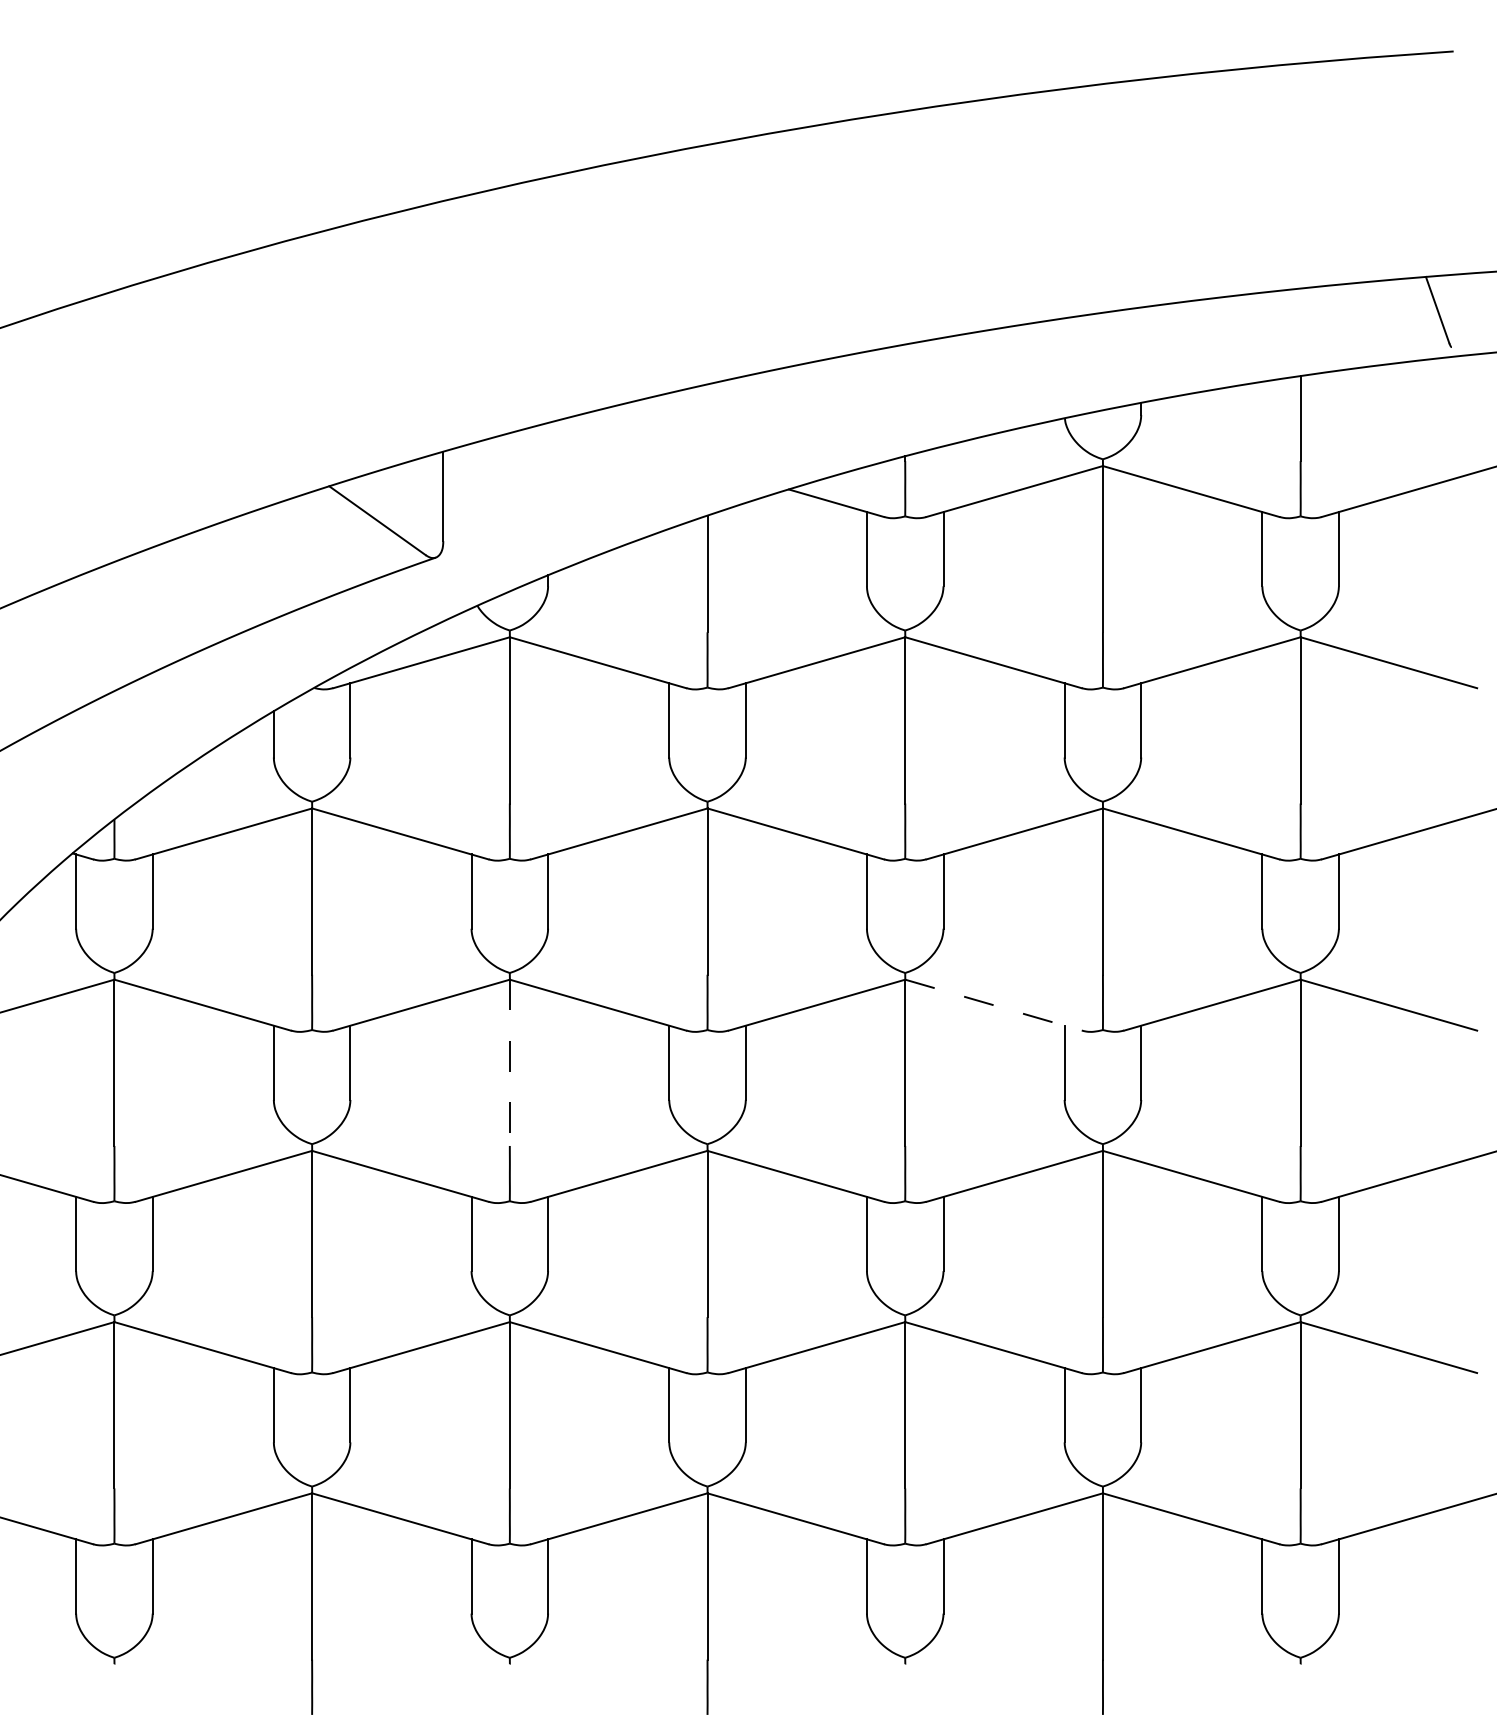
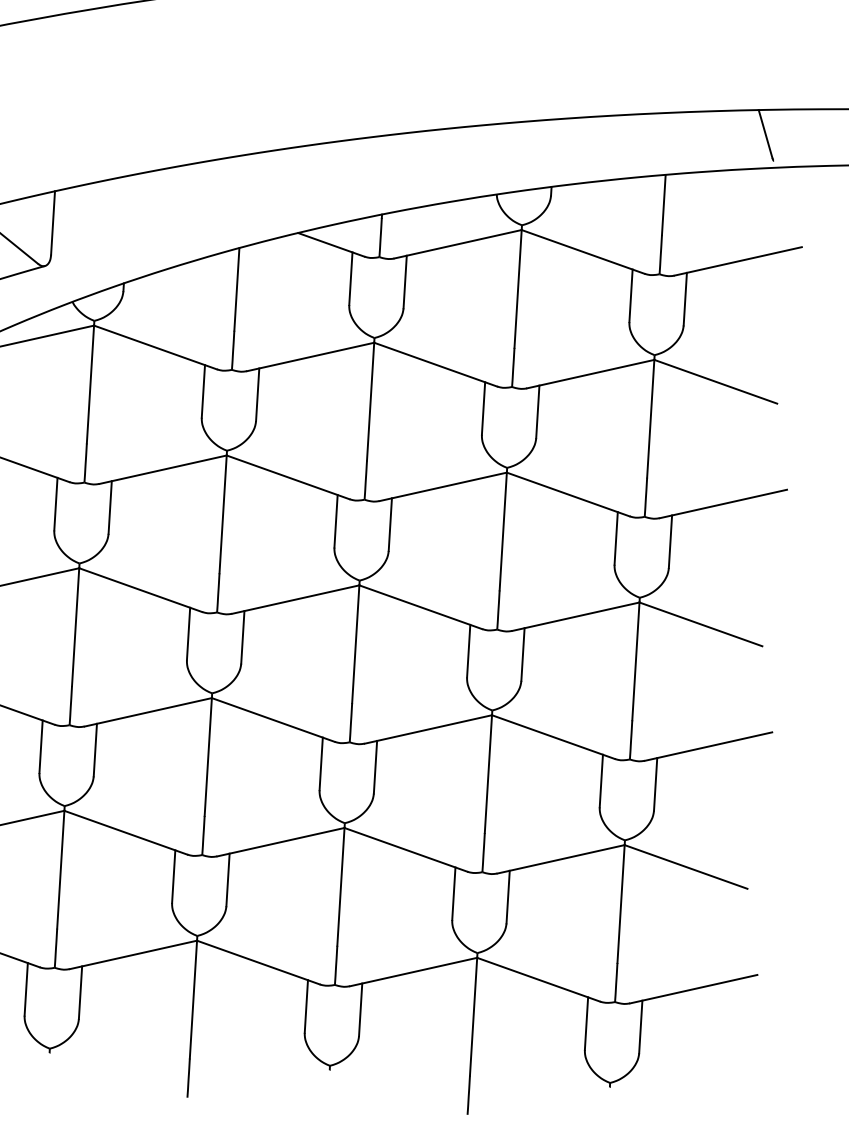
line: (993, 1005) -> (420, 607), dashed -> solid
line: (509, 1063) -> (75, 627), dashed -> solid

